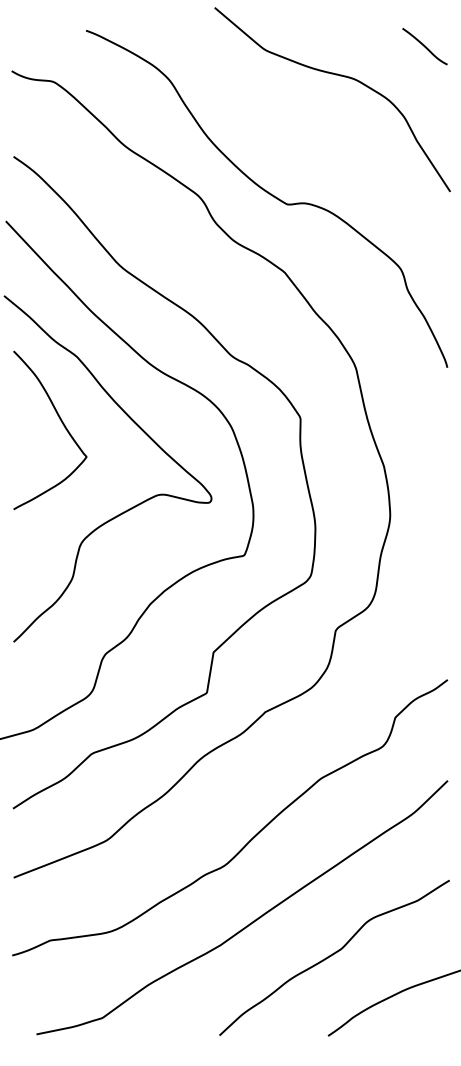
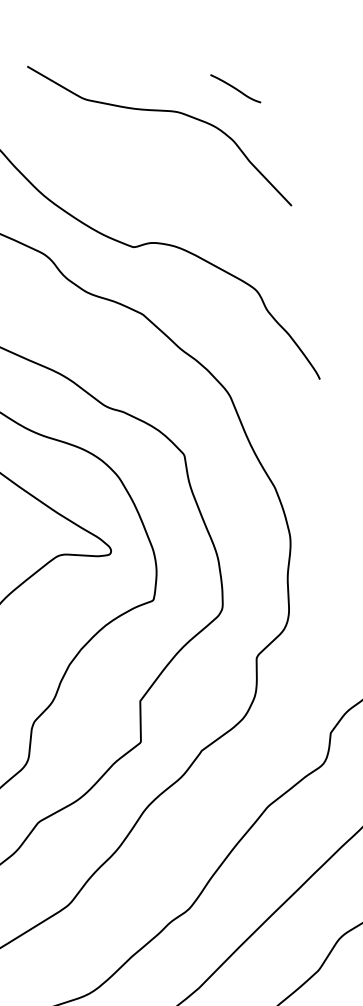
curve: (424, 46) -> (235, 88), moved

